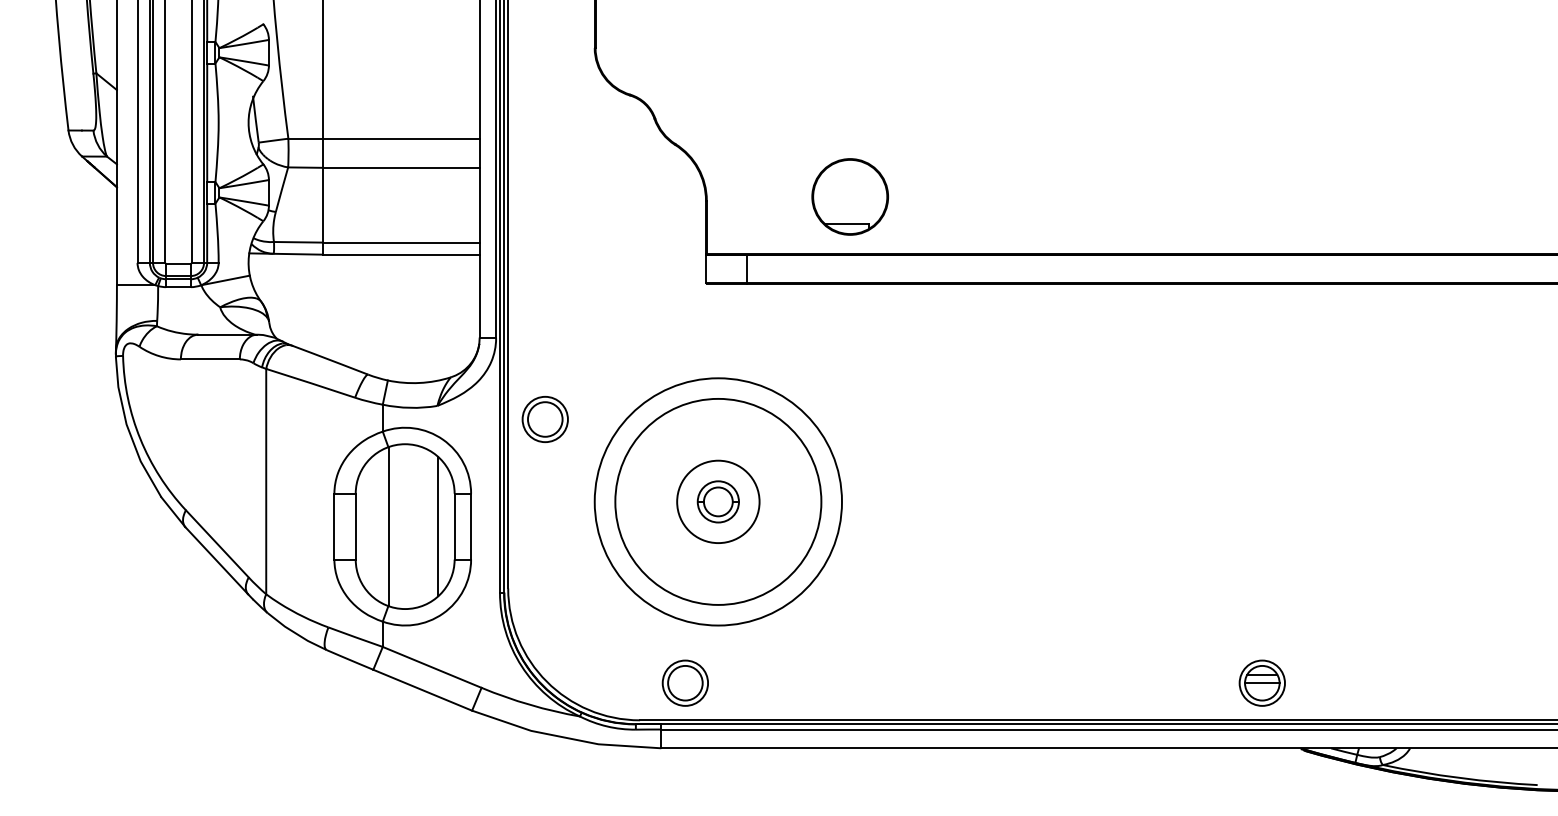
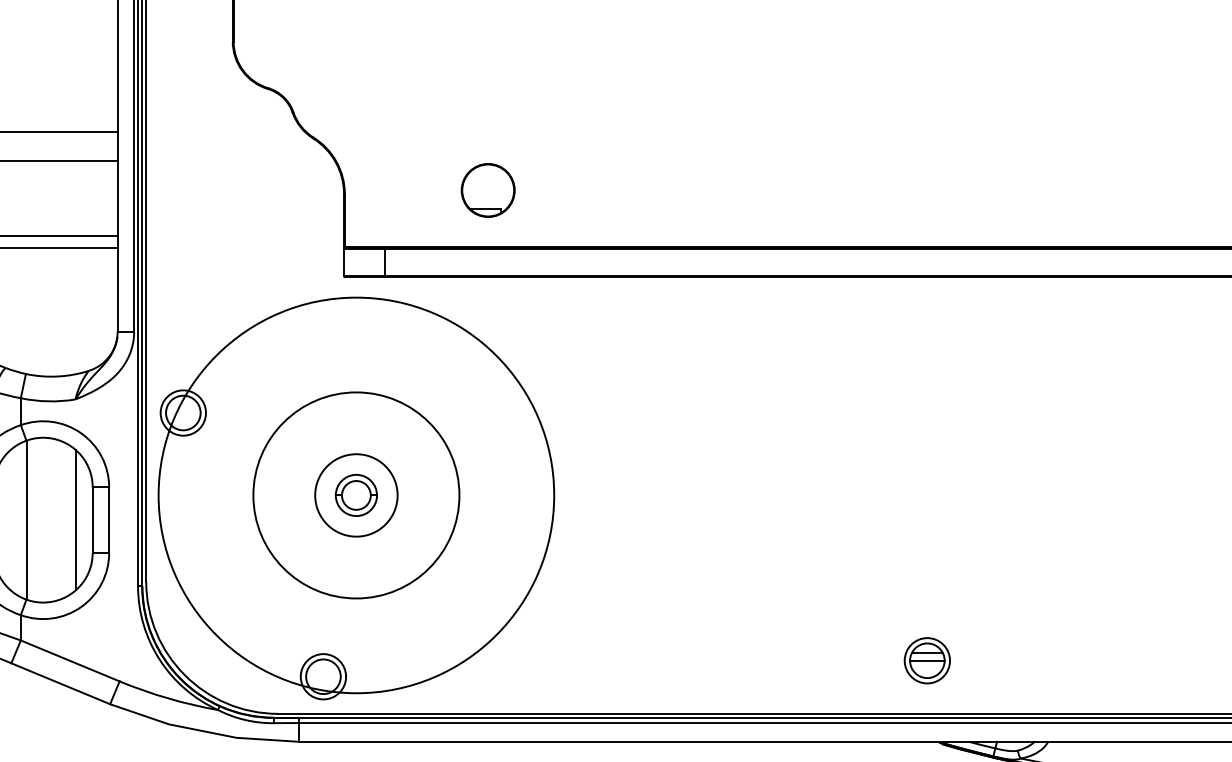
part: (849, 196) -> (487, 190), size x0.7
circle: (717, 501) -> (355, 495), size x1.6
part: (1261, 682) -> (926, 660), moved

